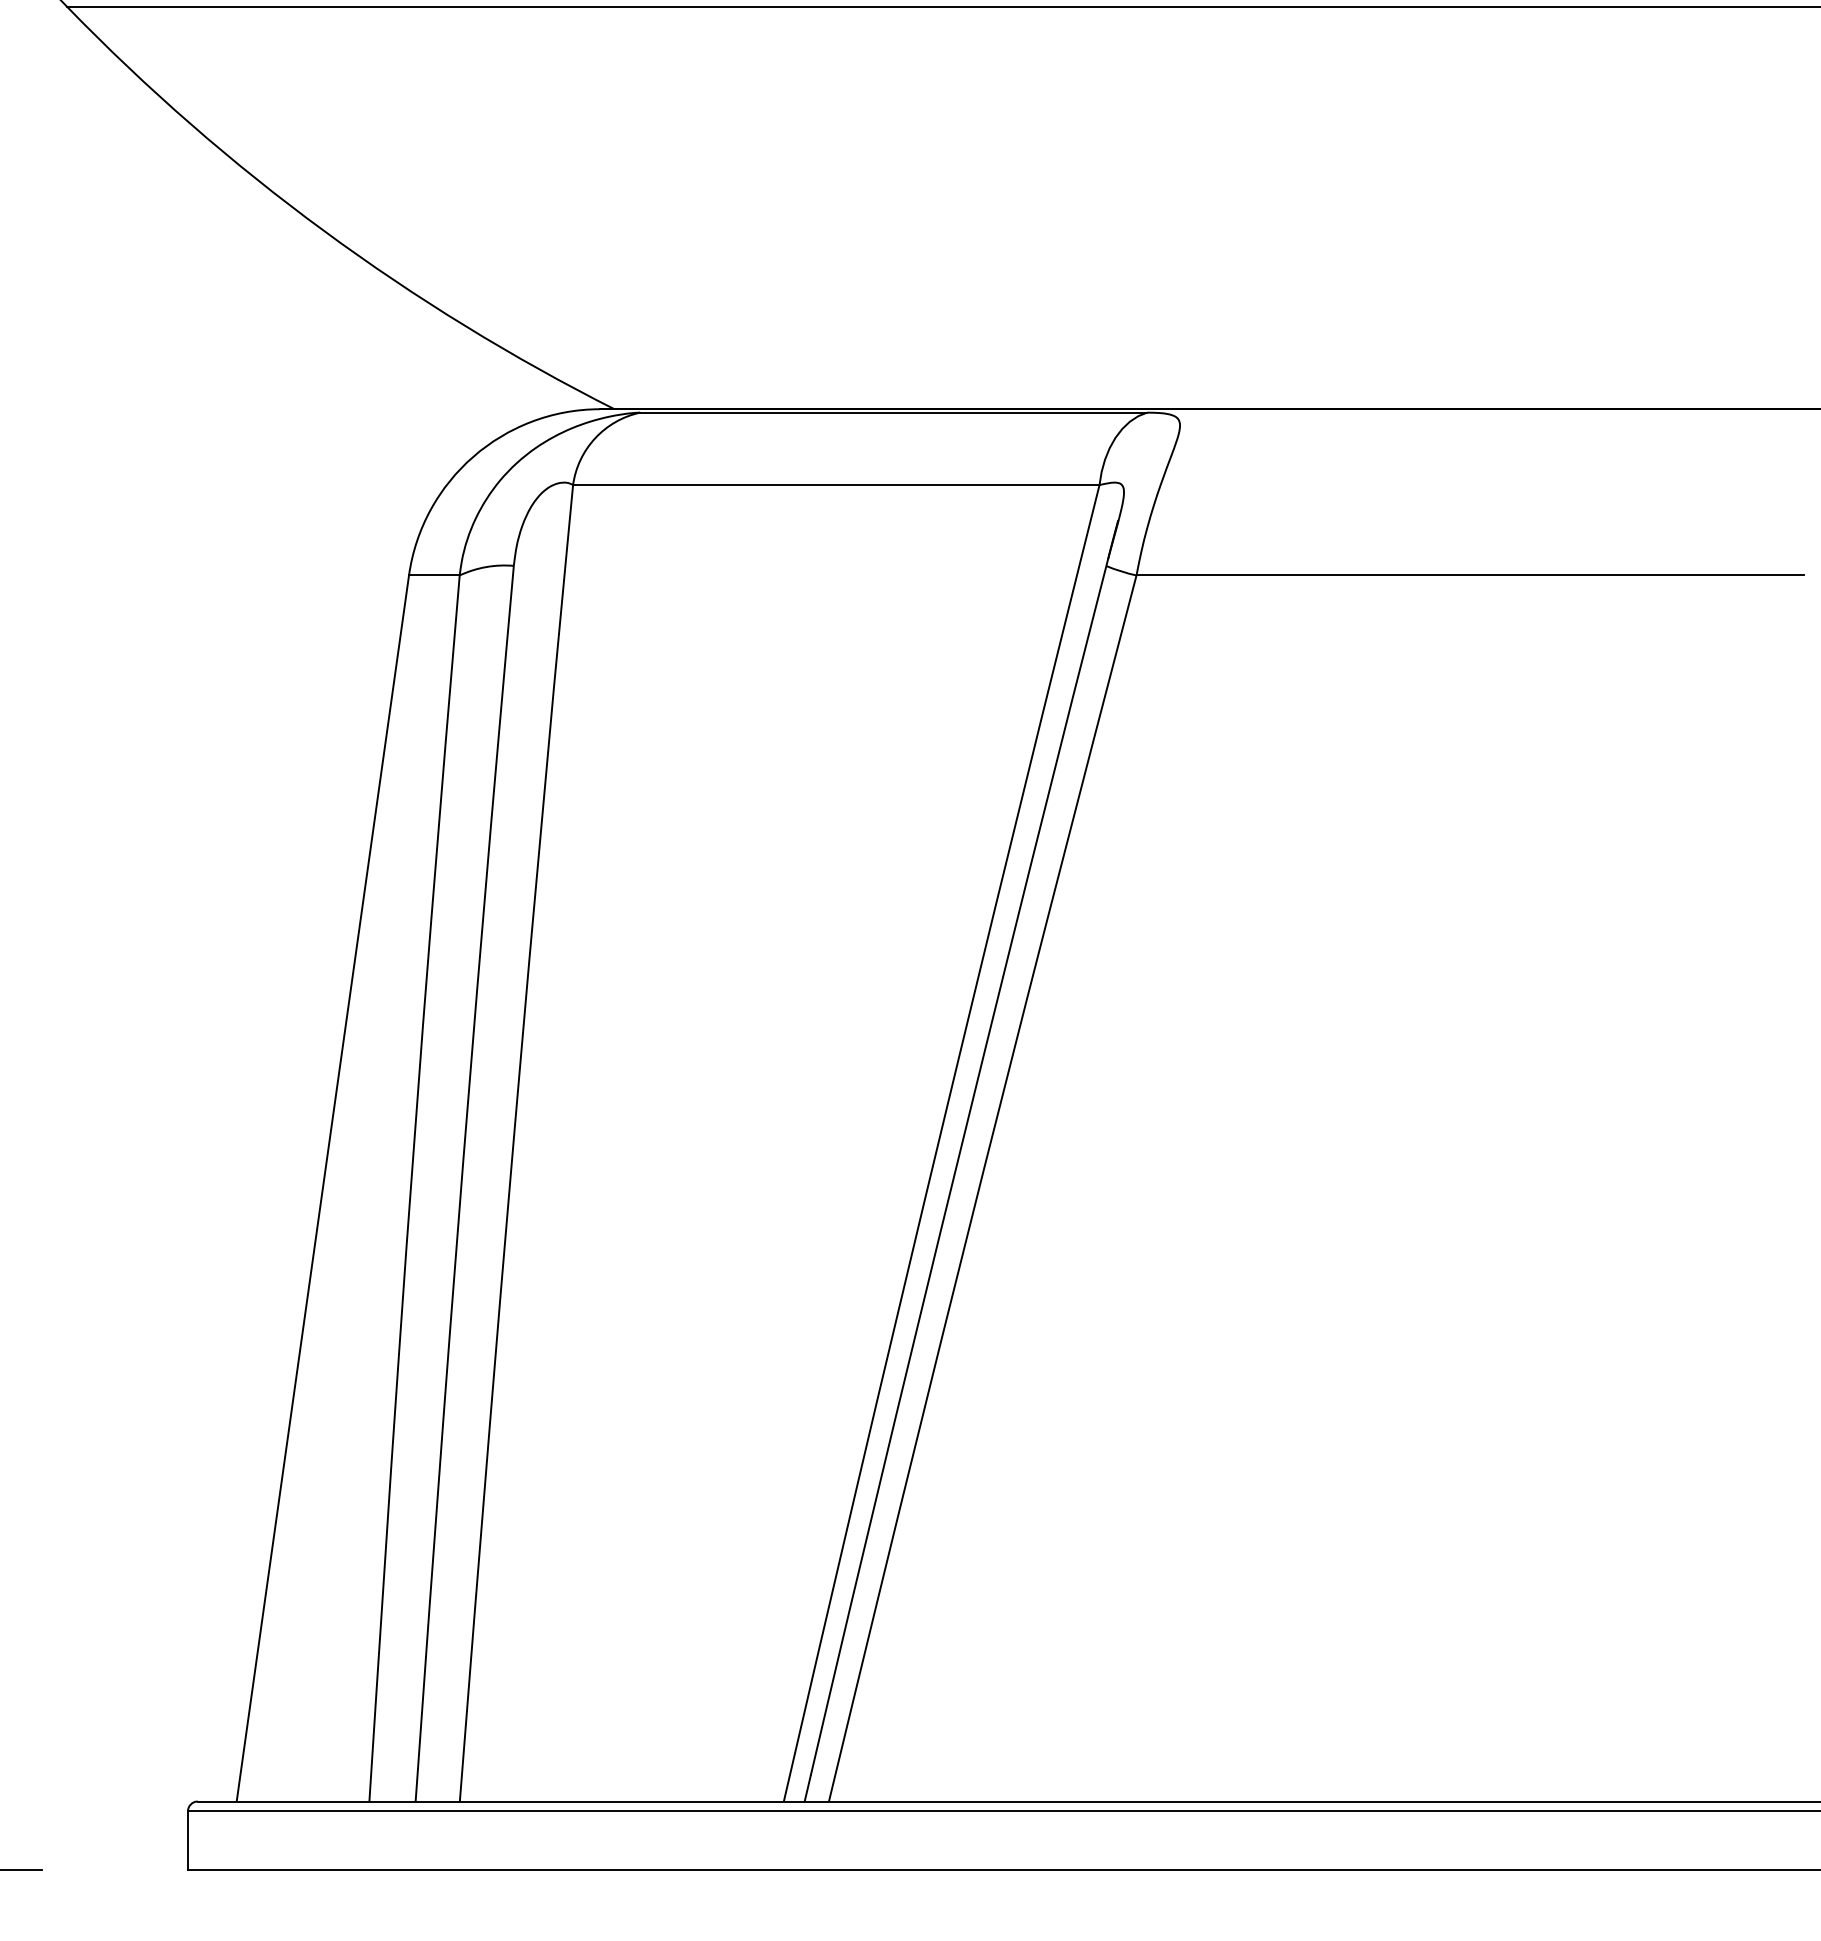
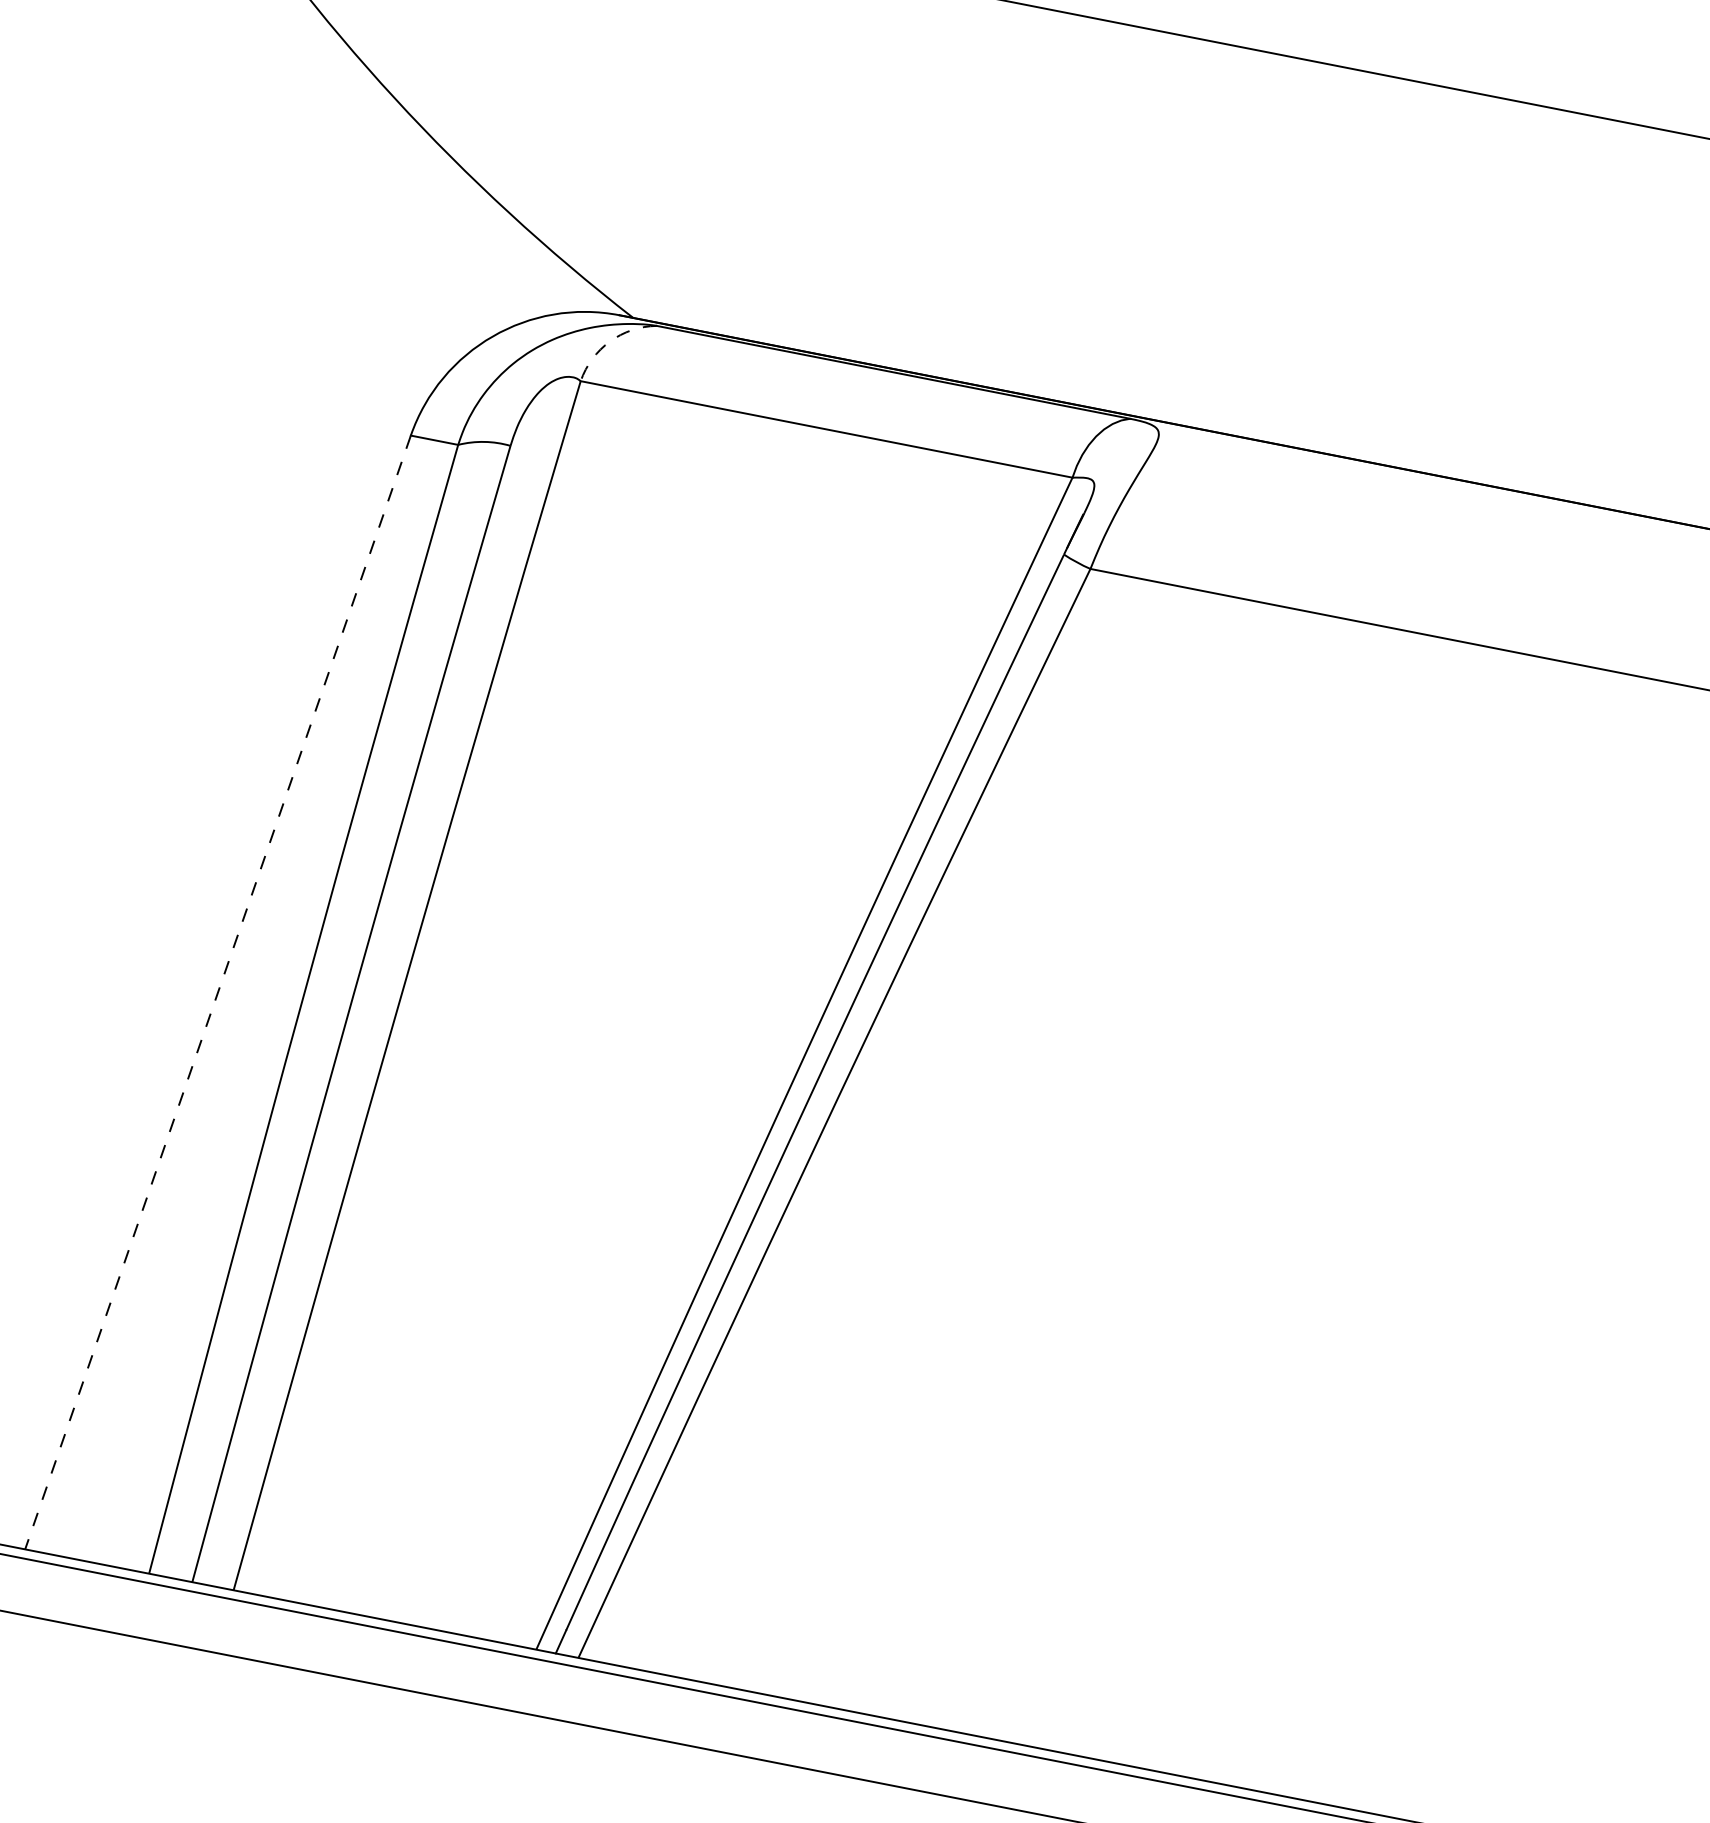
arc: (595, 438) -> (610, 341), solid -> dashed
line: (322, 1188) -> (217, 992), solid -> dashed

